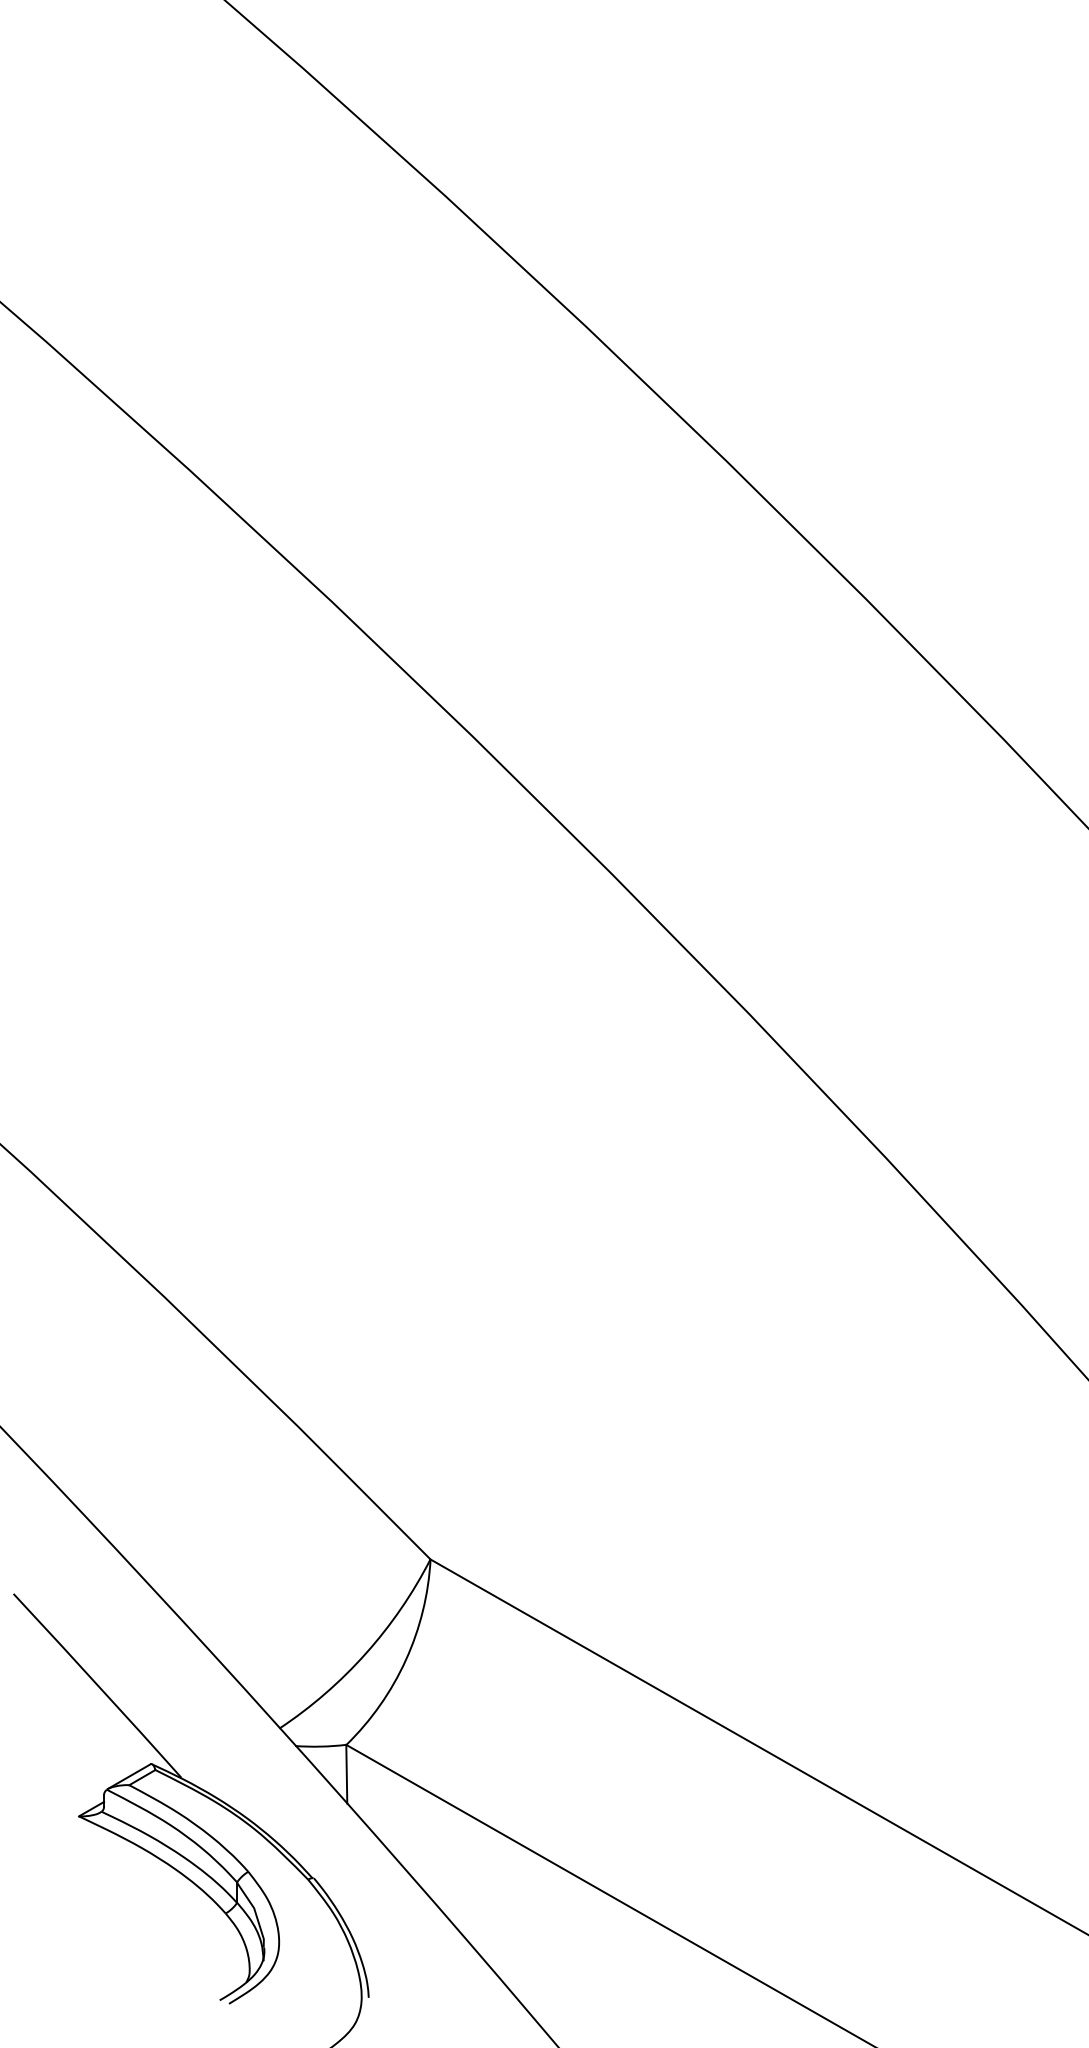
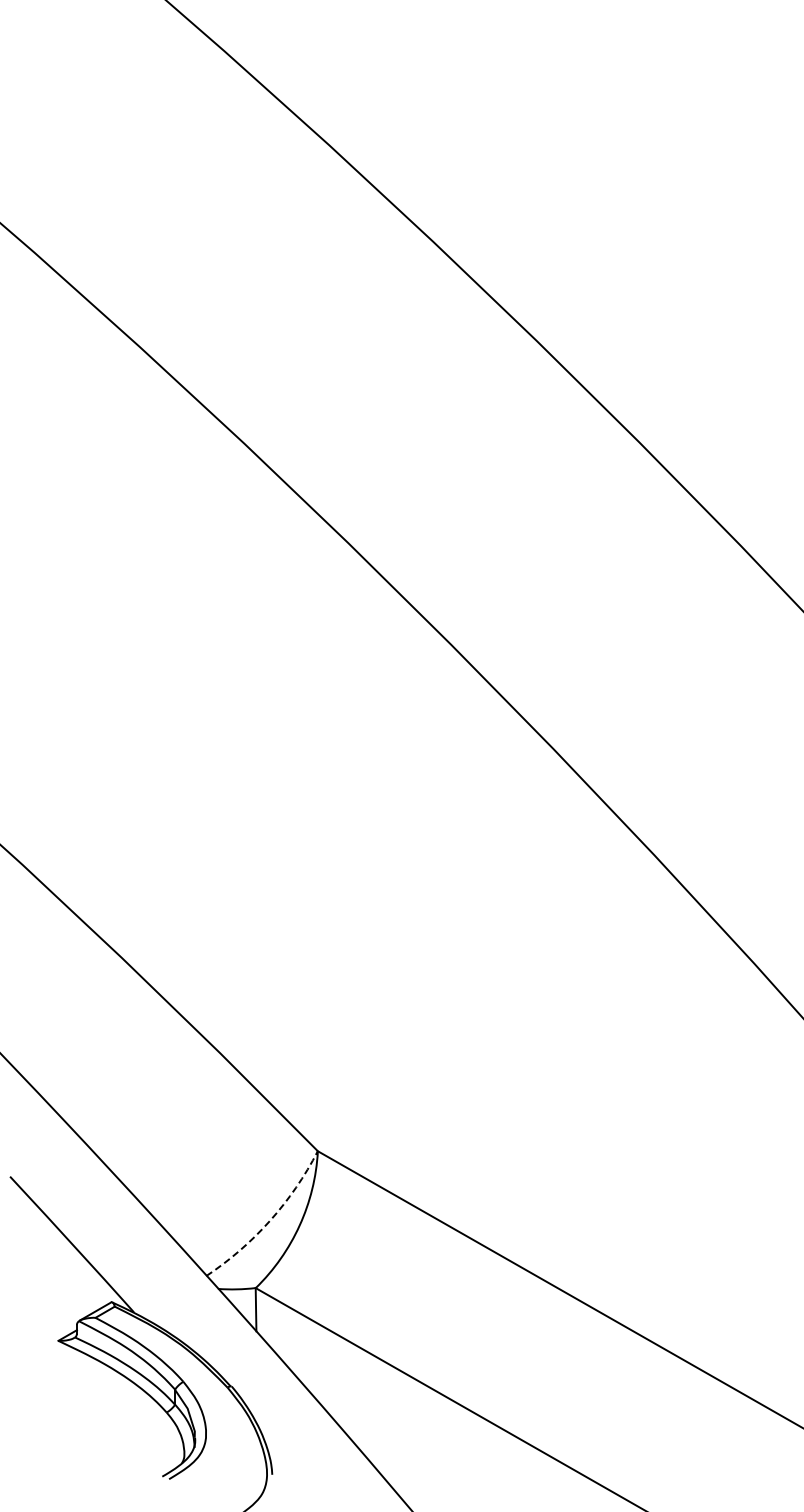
arc: (366, 1653) -> (270, 1220), solid -> dashed

